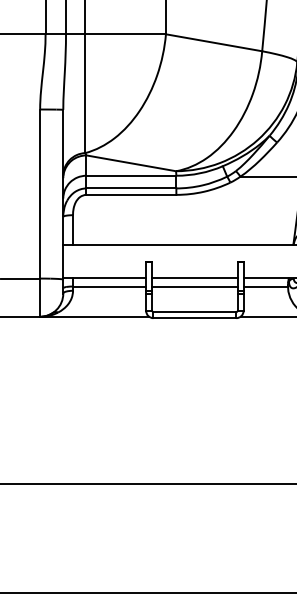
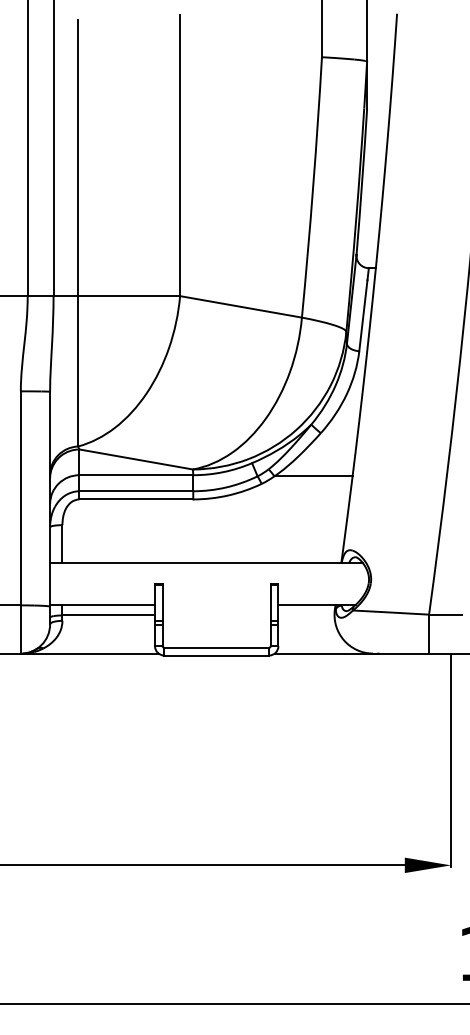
line: (194, 277) -> (216, 604), removed
line: (194, 286) -> (216, 615), removed
line: (265, 286) -> (306, 615), removed

